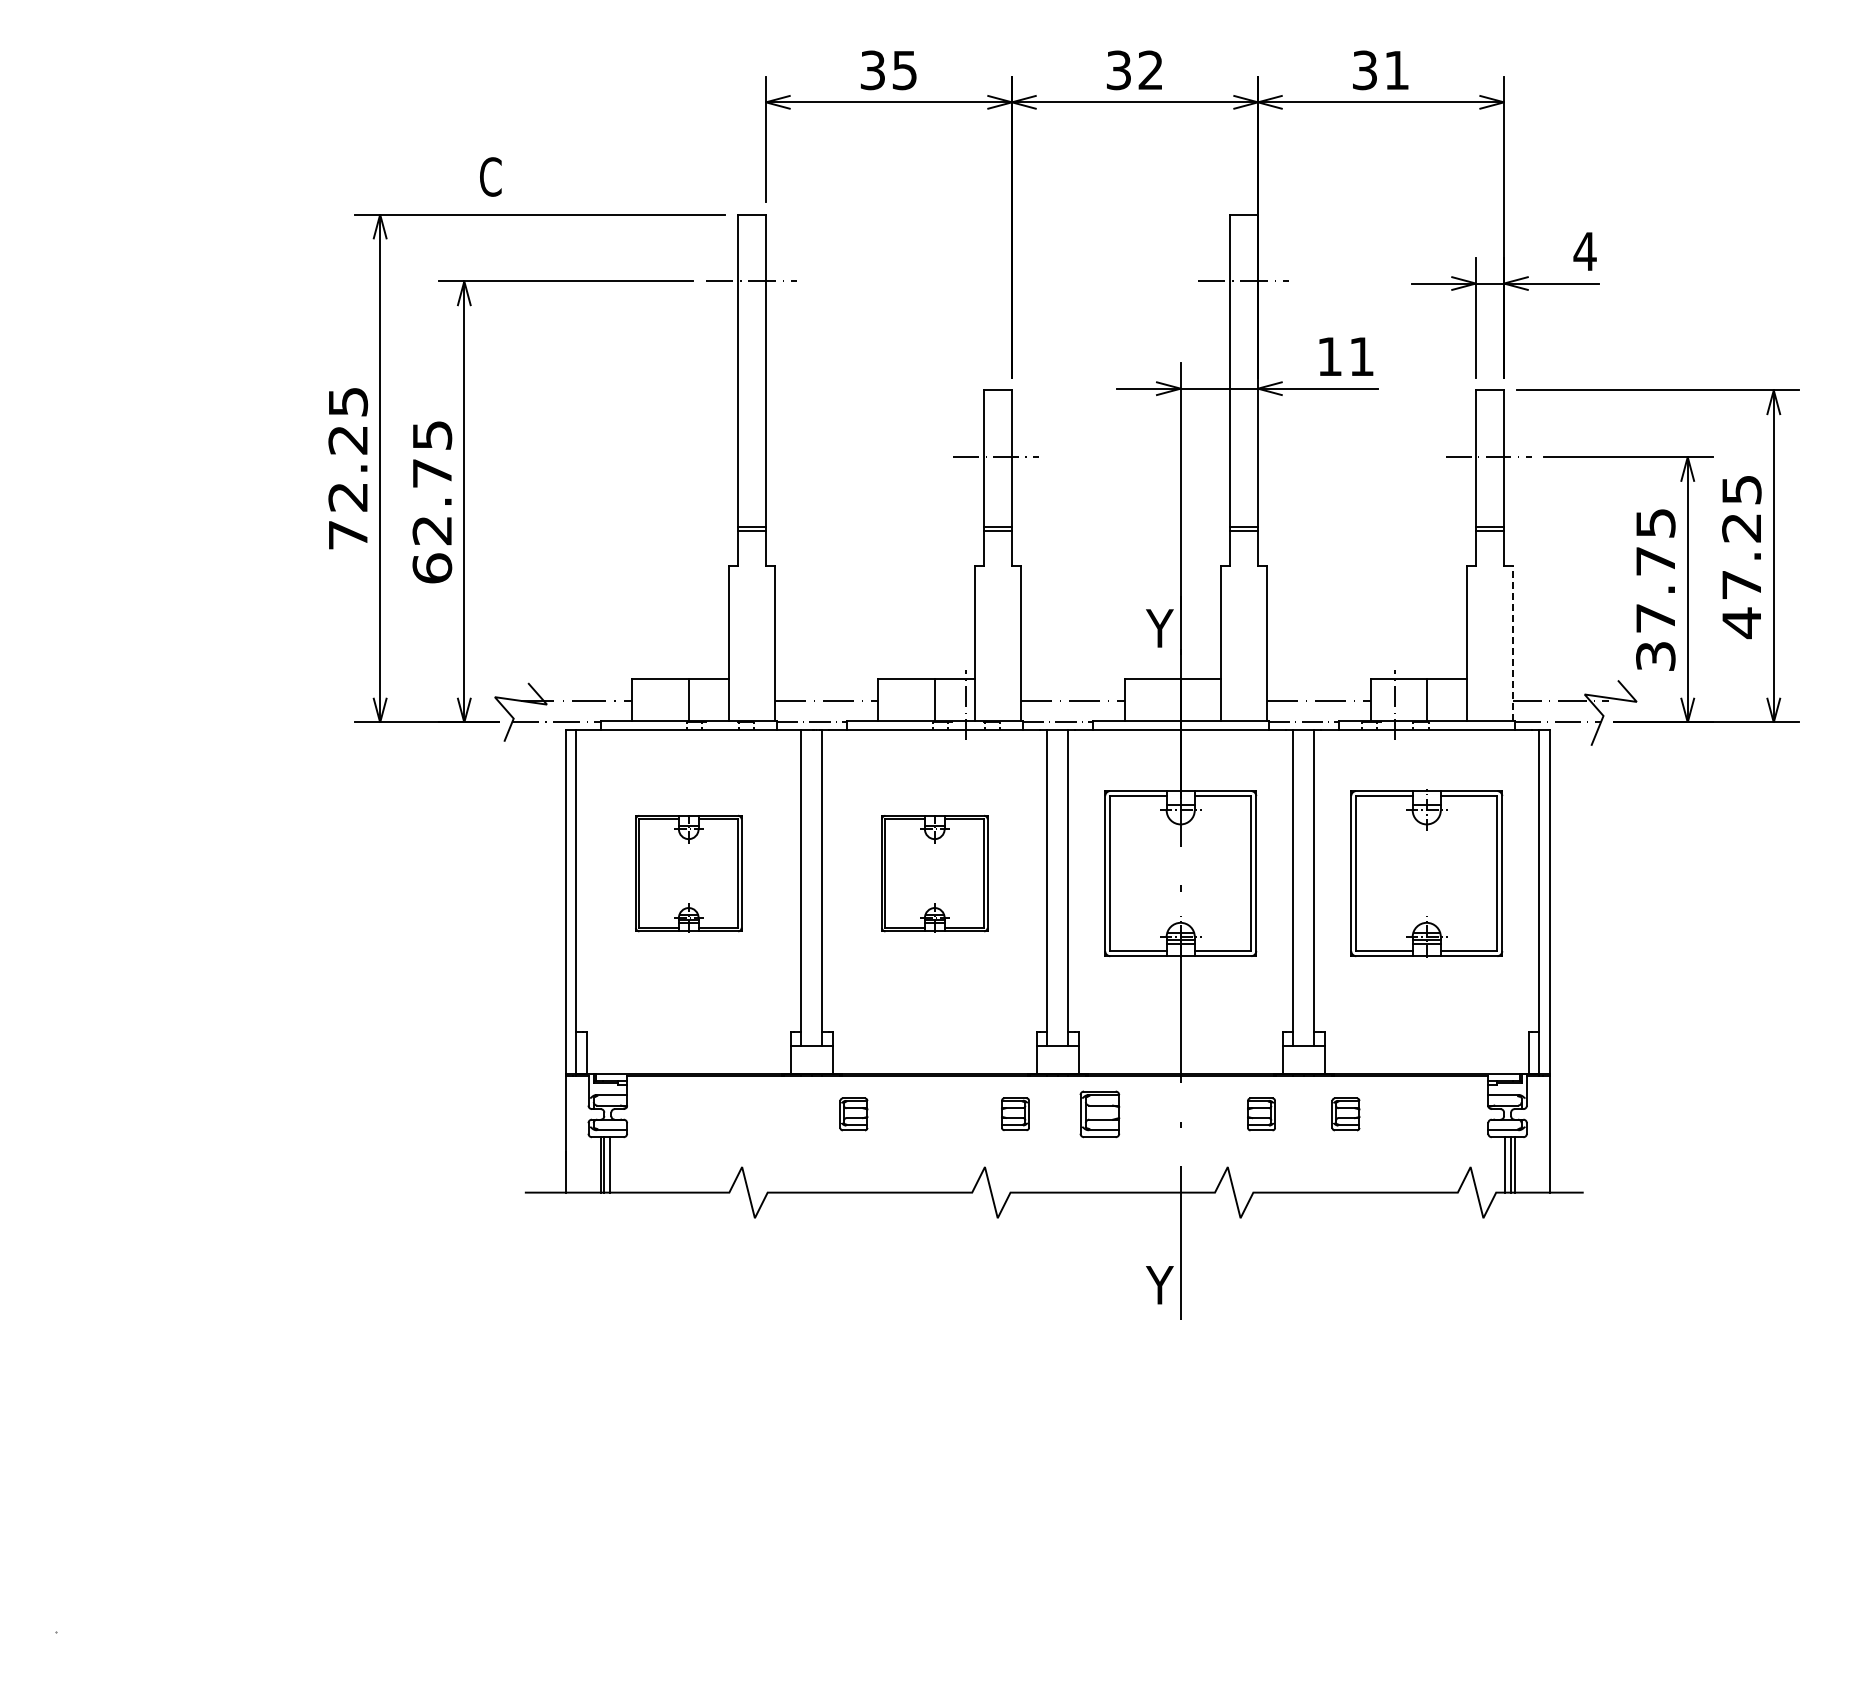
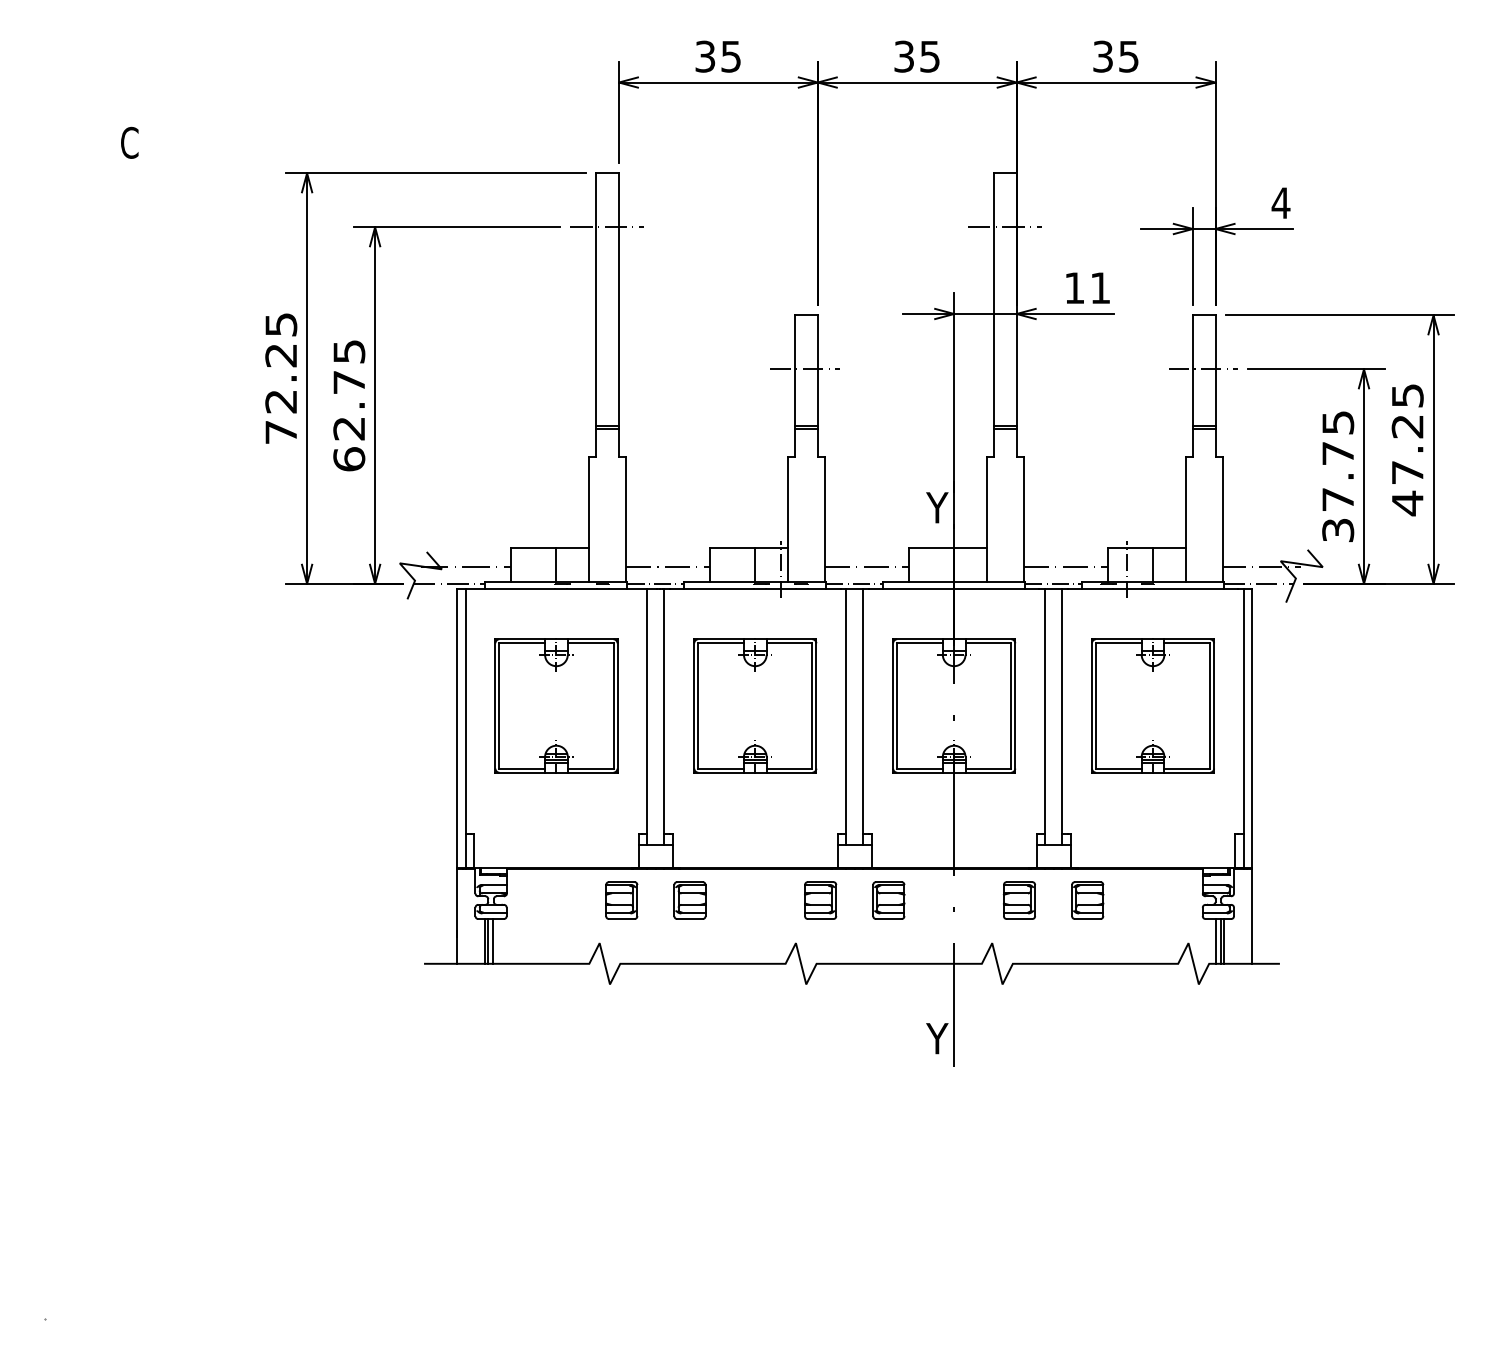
text: (1150, 70) -> (929, 56), 32 -> 35
text: (1396, 70) -> (1128, 56), 31 -> 35
text: (490, 176) -> (129, 142), moved
line: (1512, 642) -> (1222, 519), dashed -> solid
part: (688, 873) -> (556, 705), size x1.43
part: (934, 873) -> (755, 705), size x1.43
part: (769, 1113) -> (621, 899), added
part: (1015, 1113) -> (820, 899), size x1.43
part: (853, 1114) -> (689, 900), size x1.43
part: (1261, 1114) -> (1019, 900), size x1.43
part: (1345, 1114) -> (1087, 900), size x1.43

